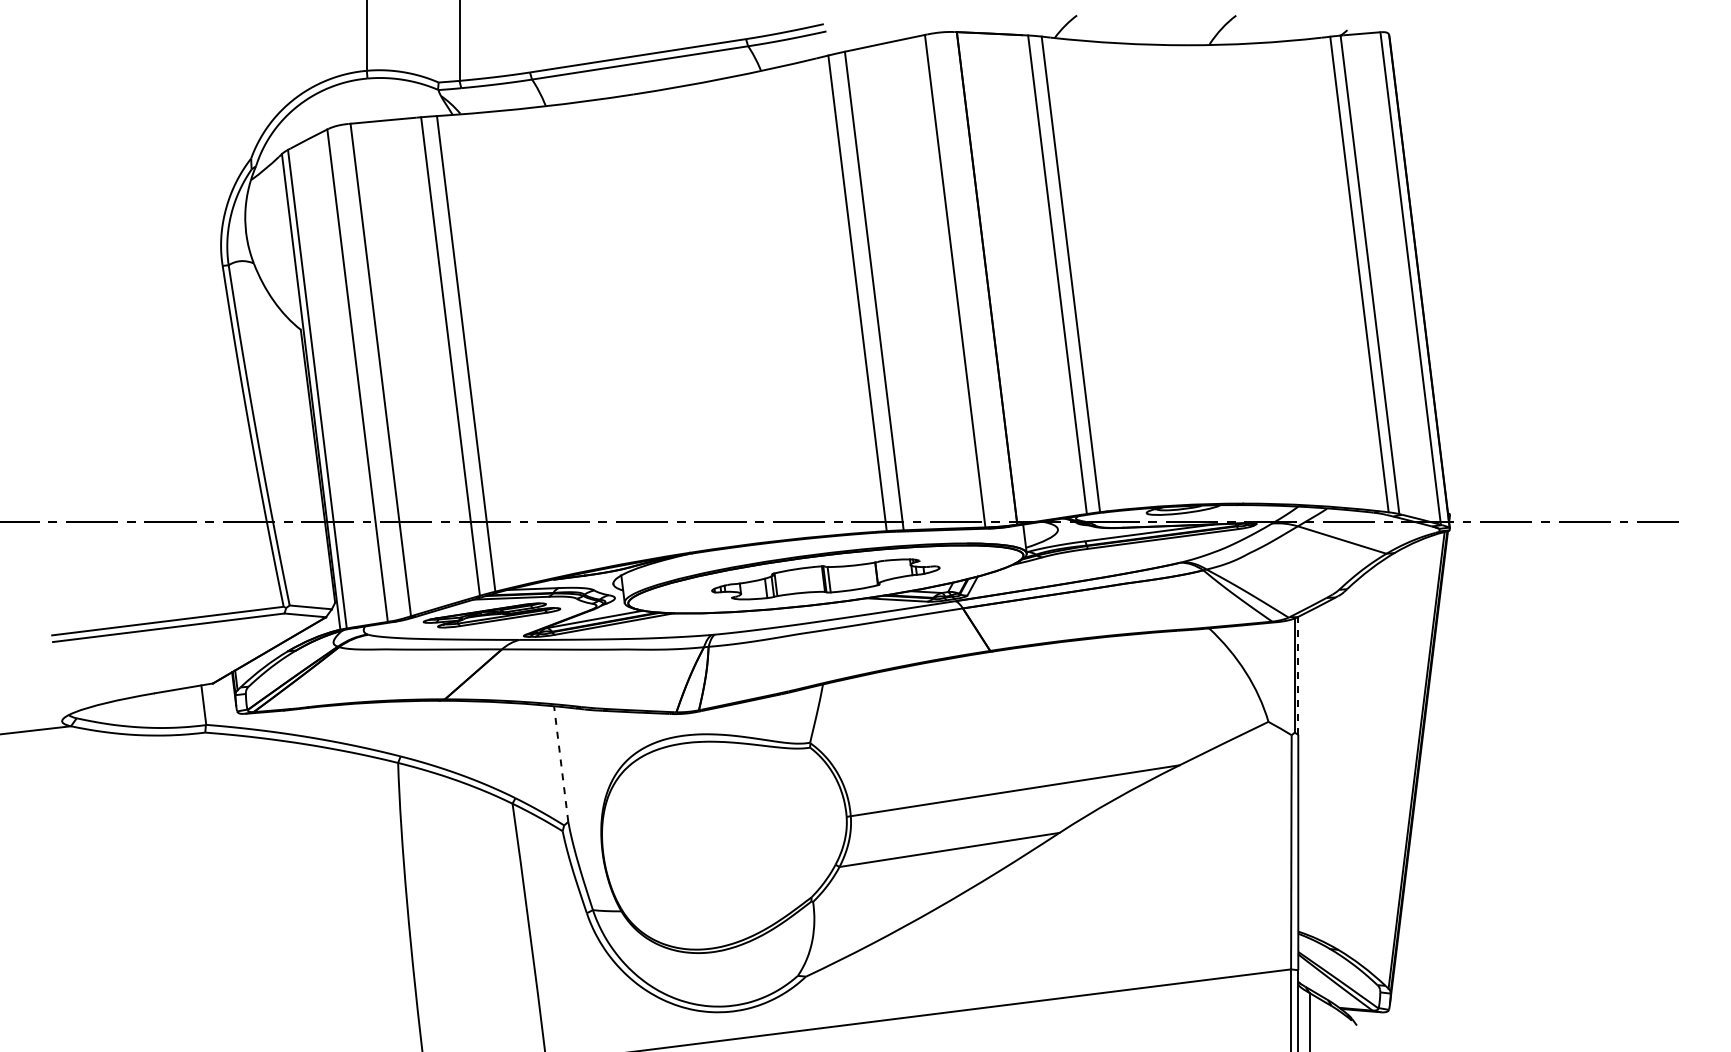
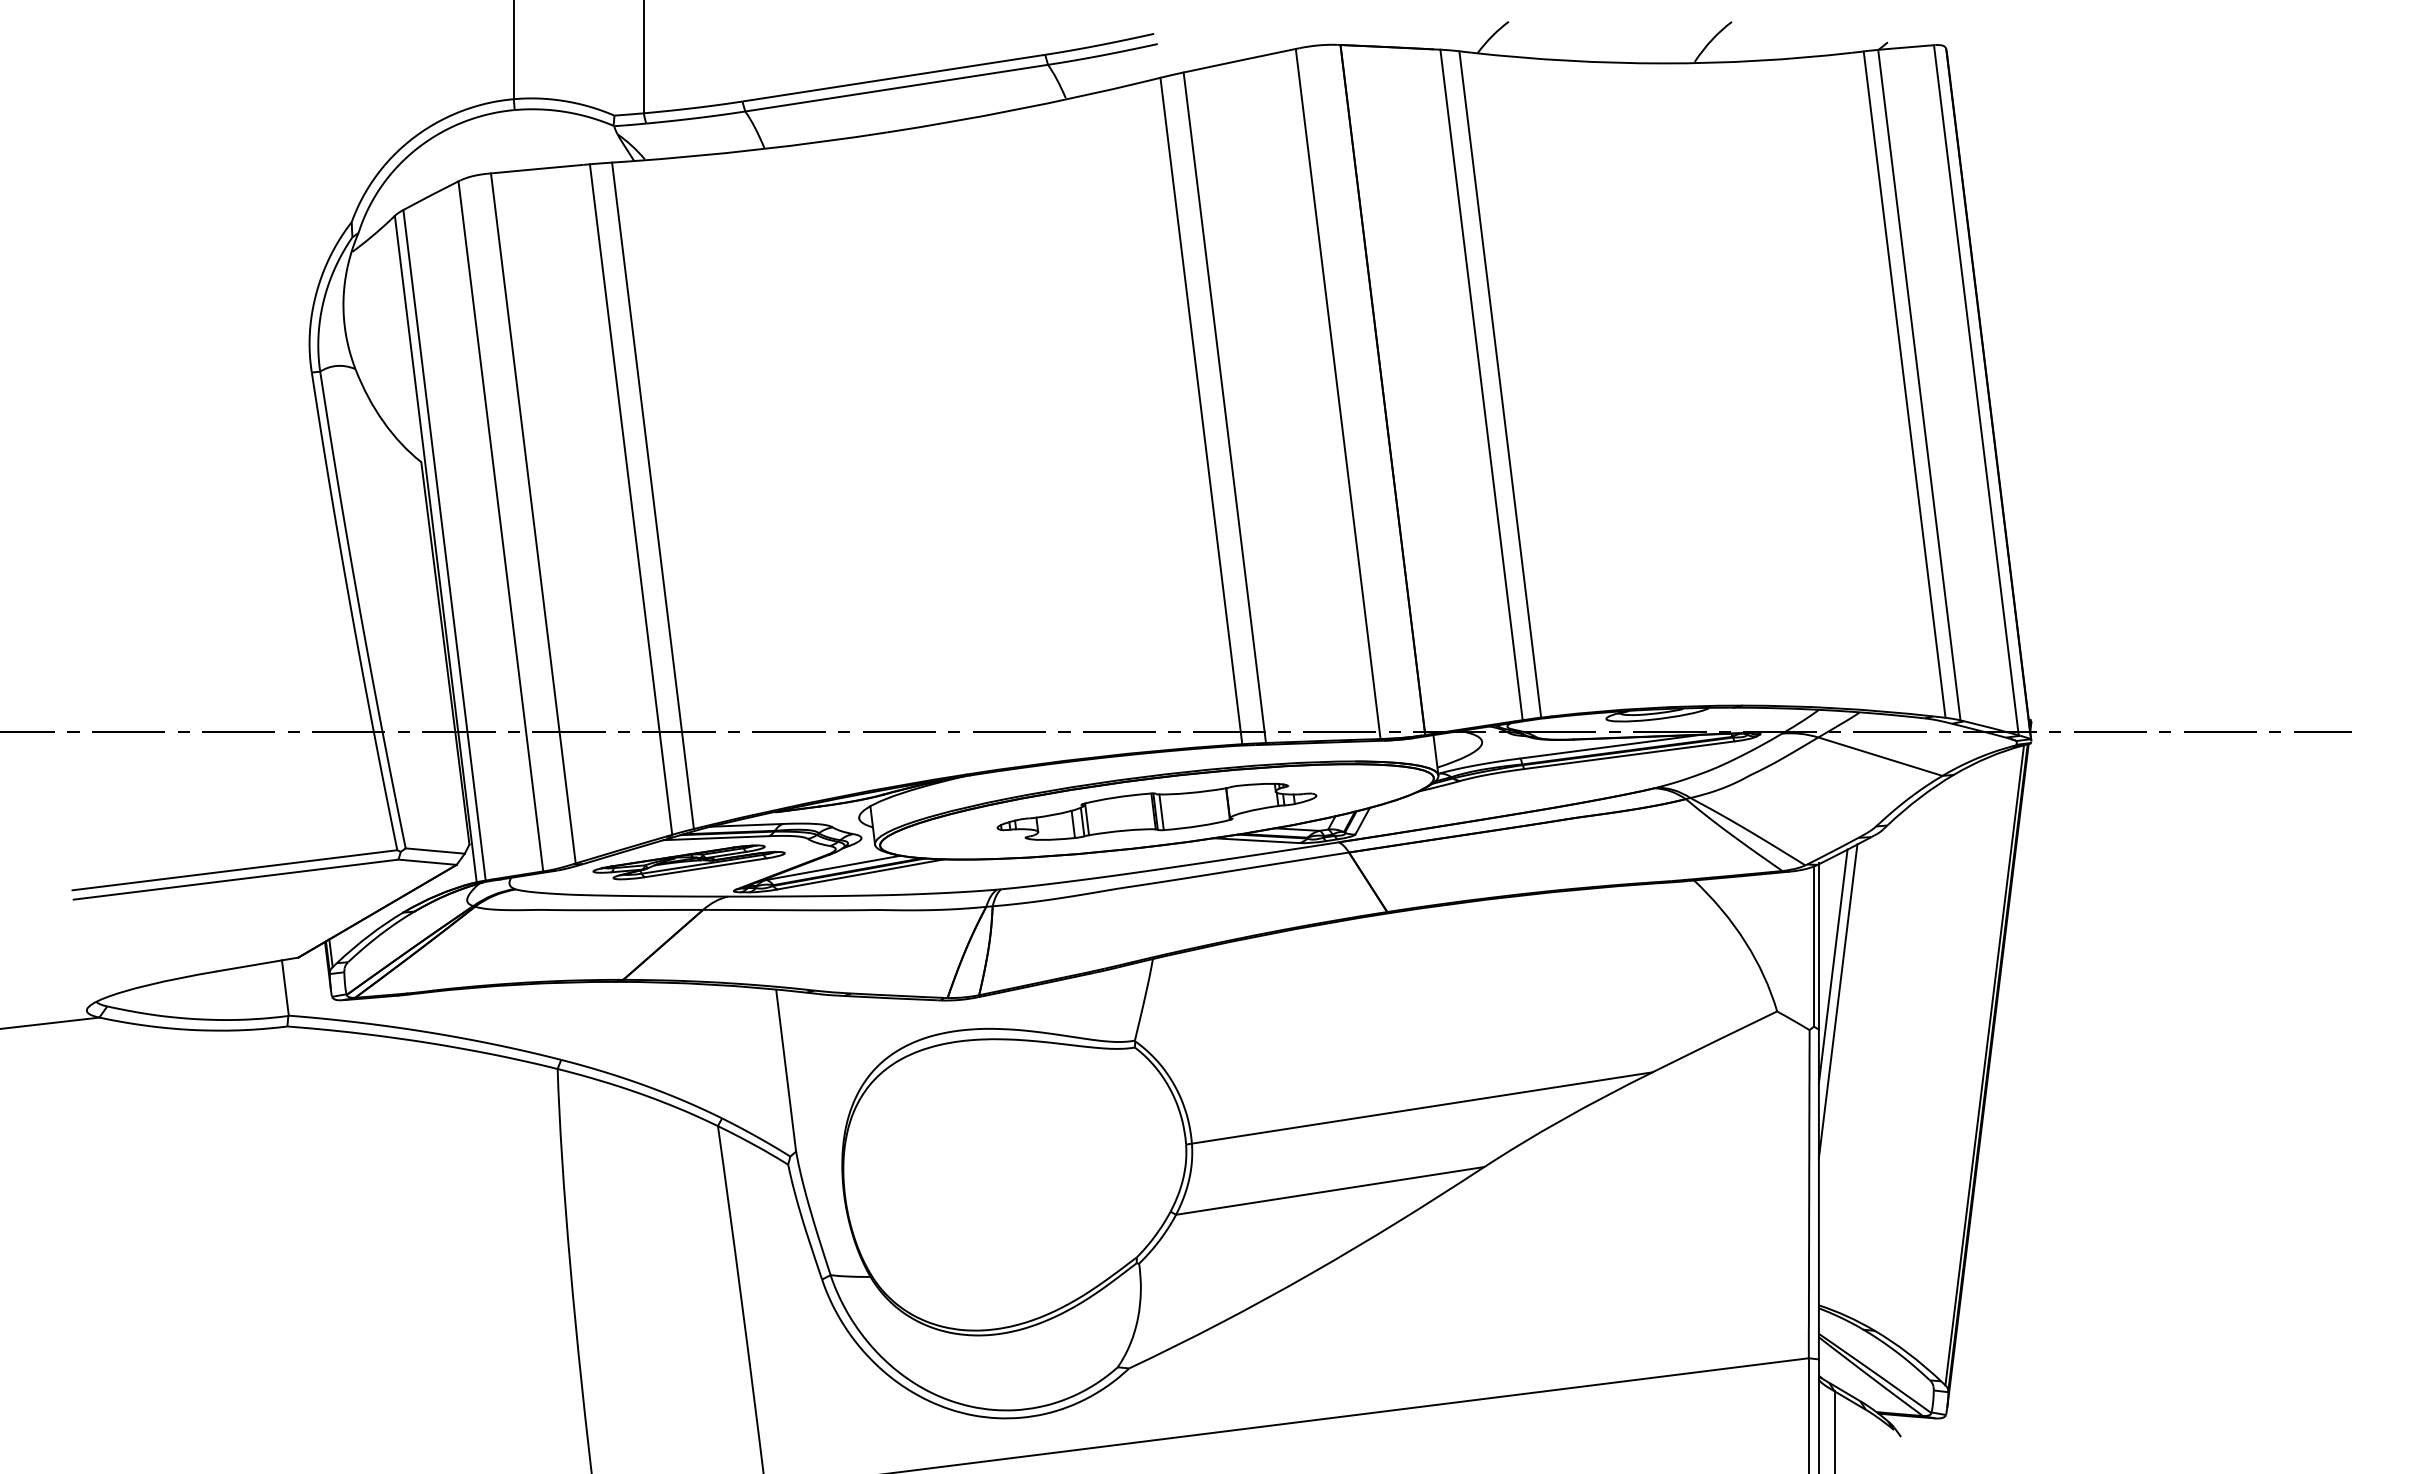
line: (1298, 675) -> (1818, 946), dashed -> solid
line: (1307, 689) -> (1832, 966), added
line: (1311, 714) -> (1837, 1001), added
line: (561, 764) -> (786, 1070), dashed -> solid

